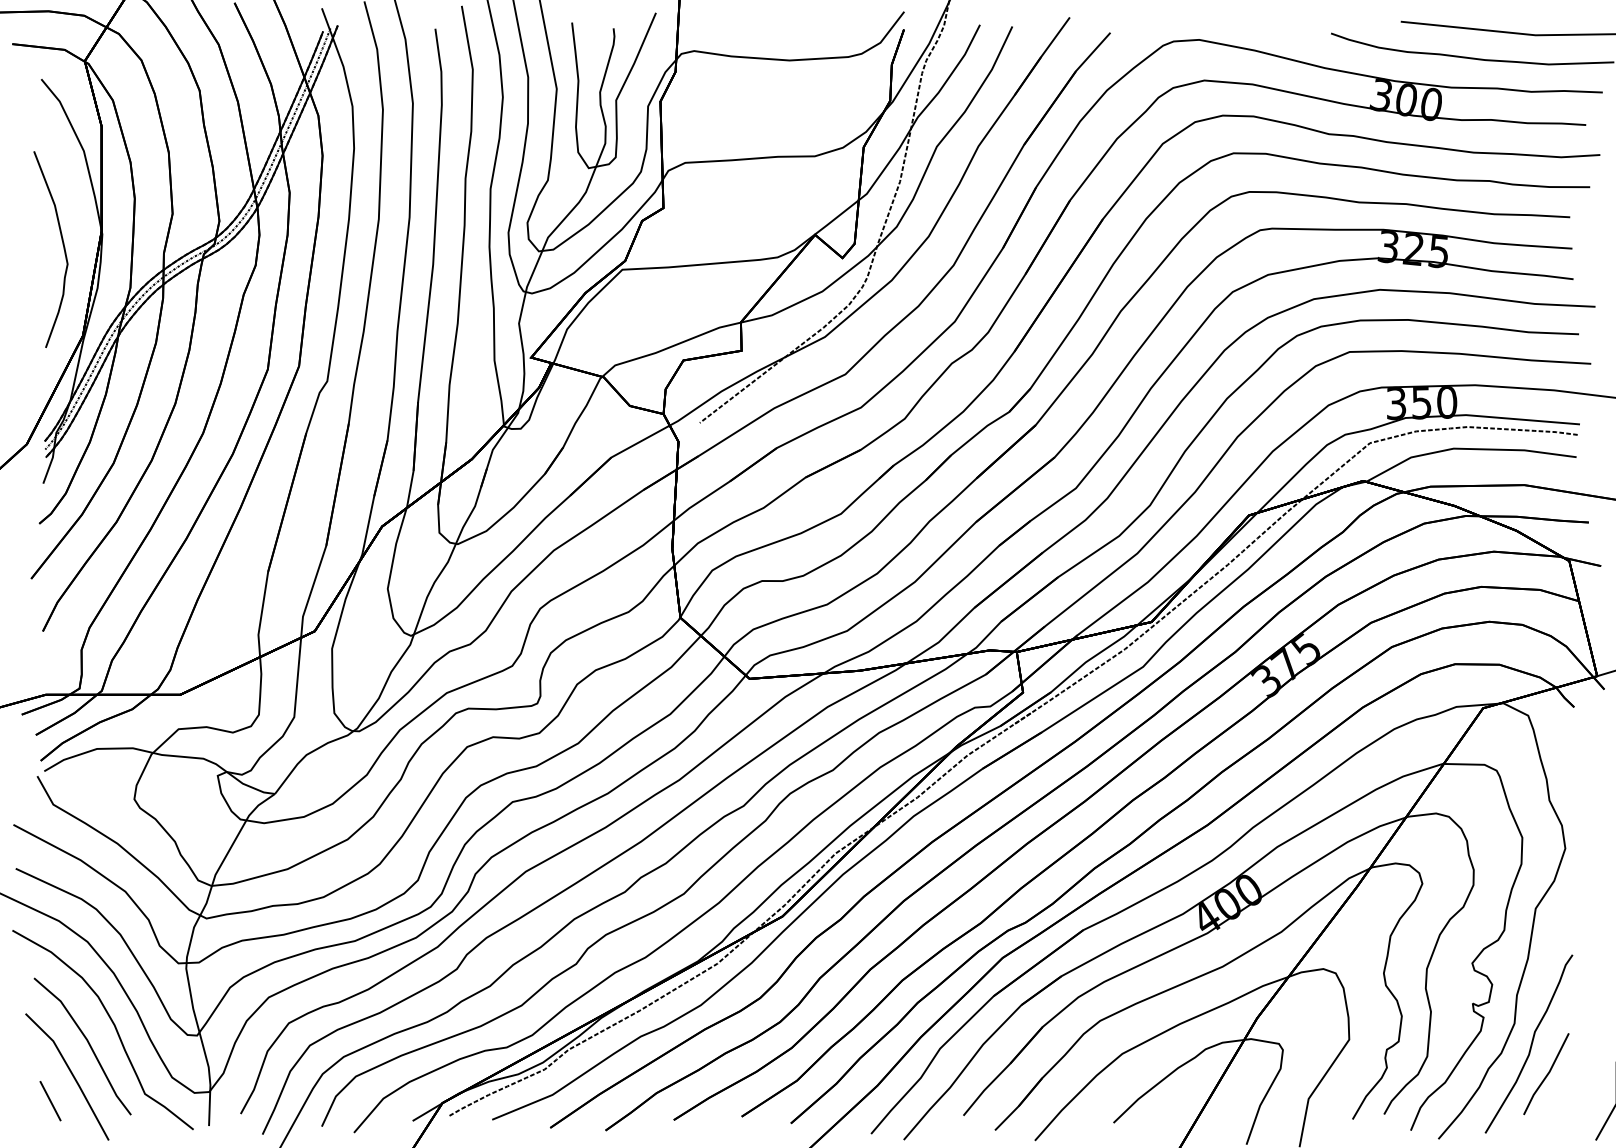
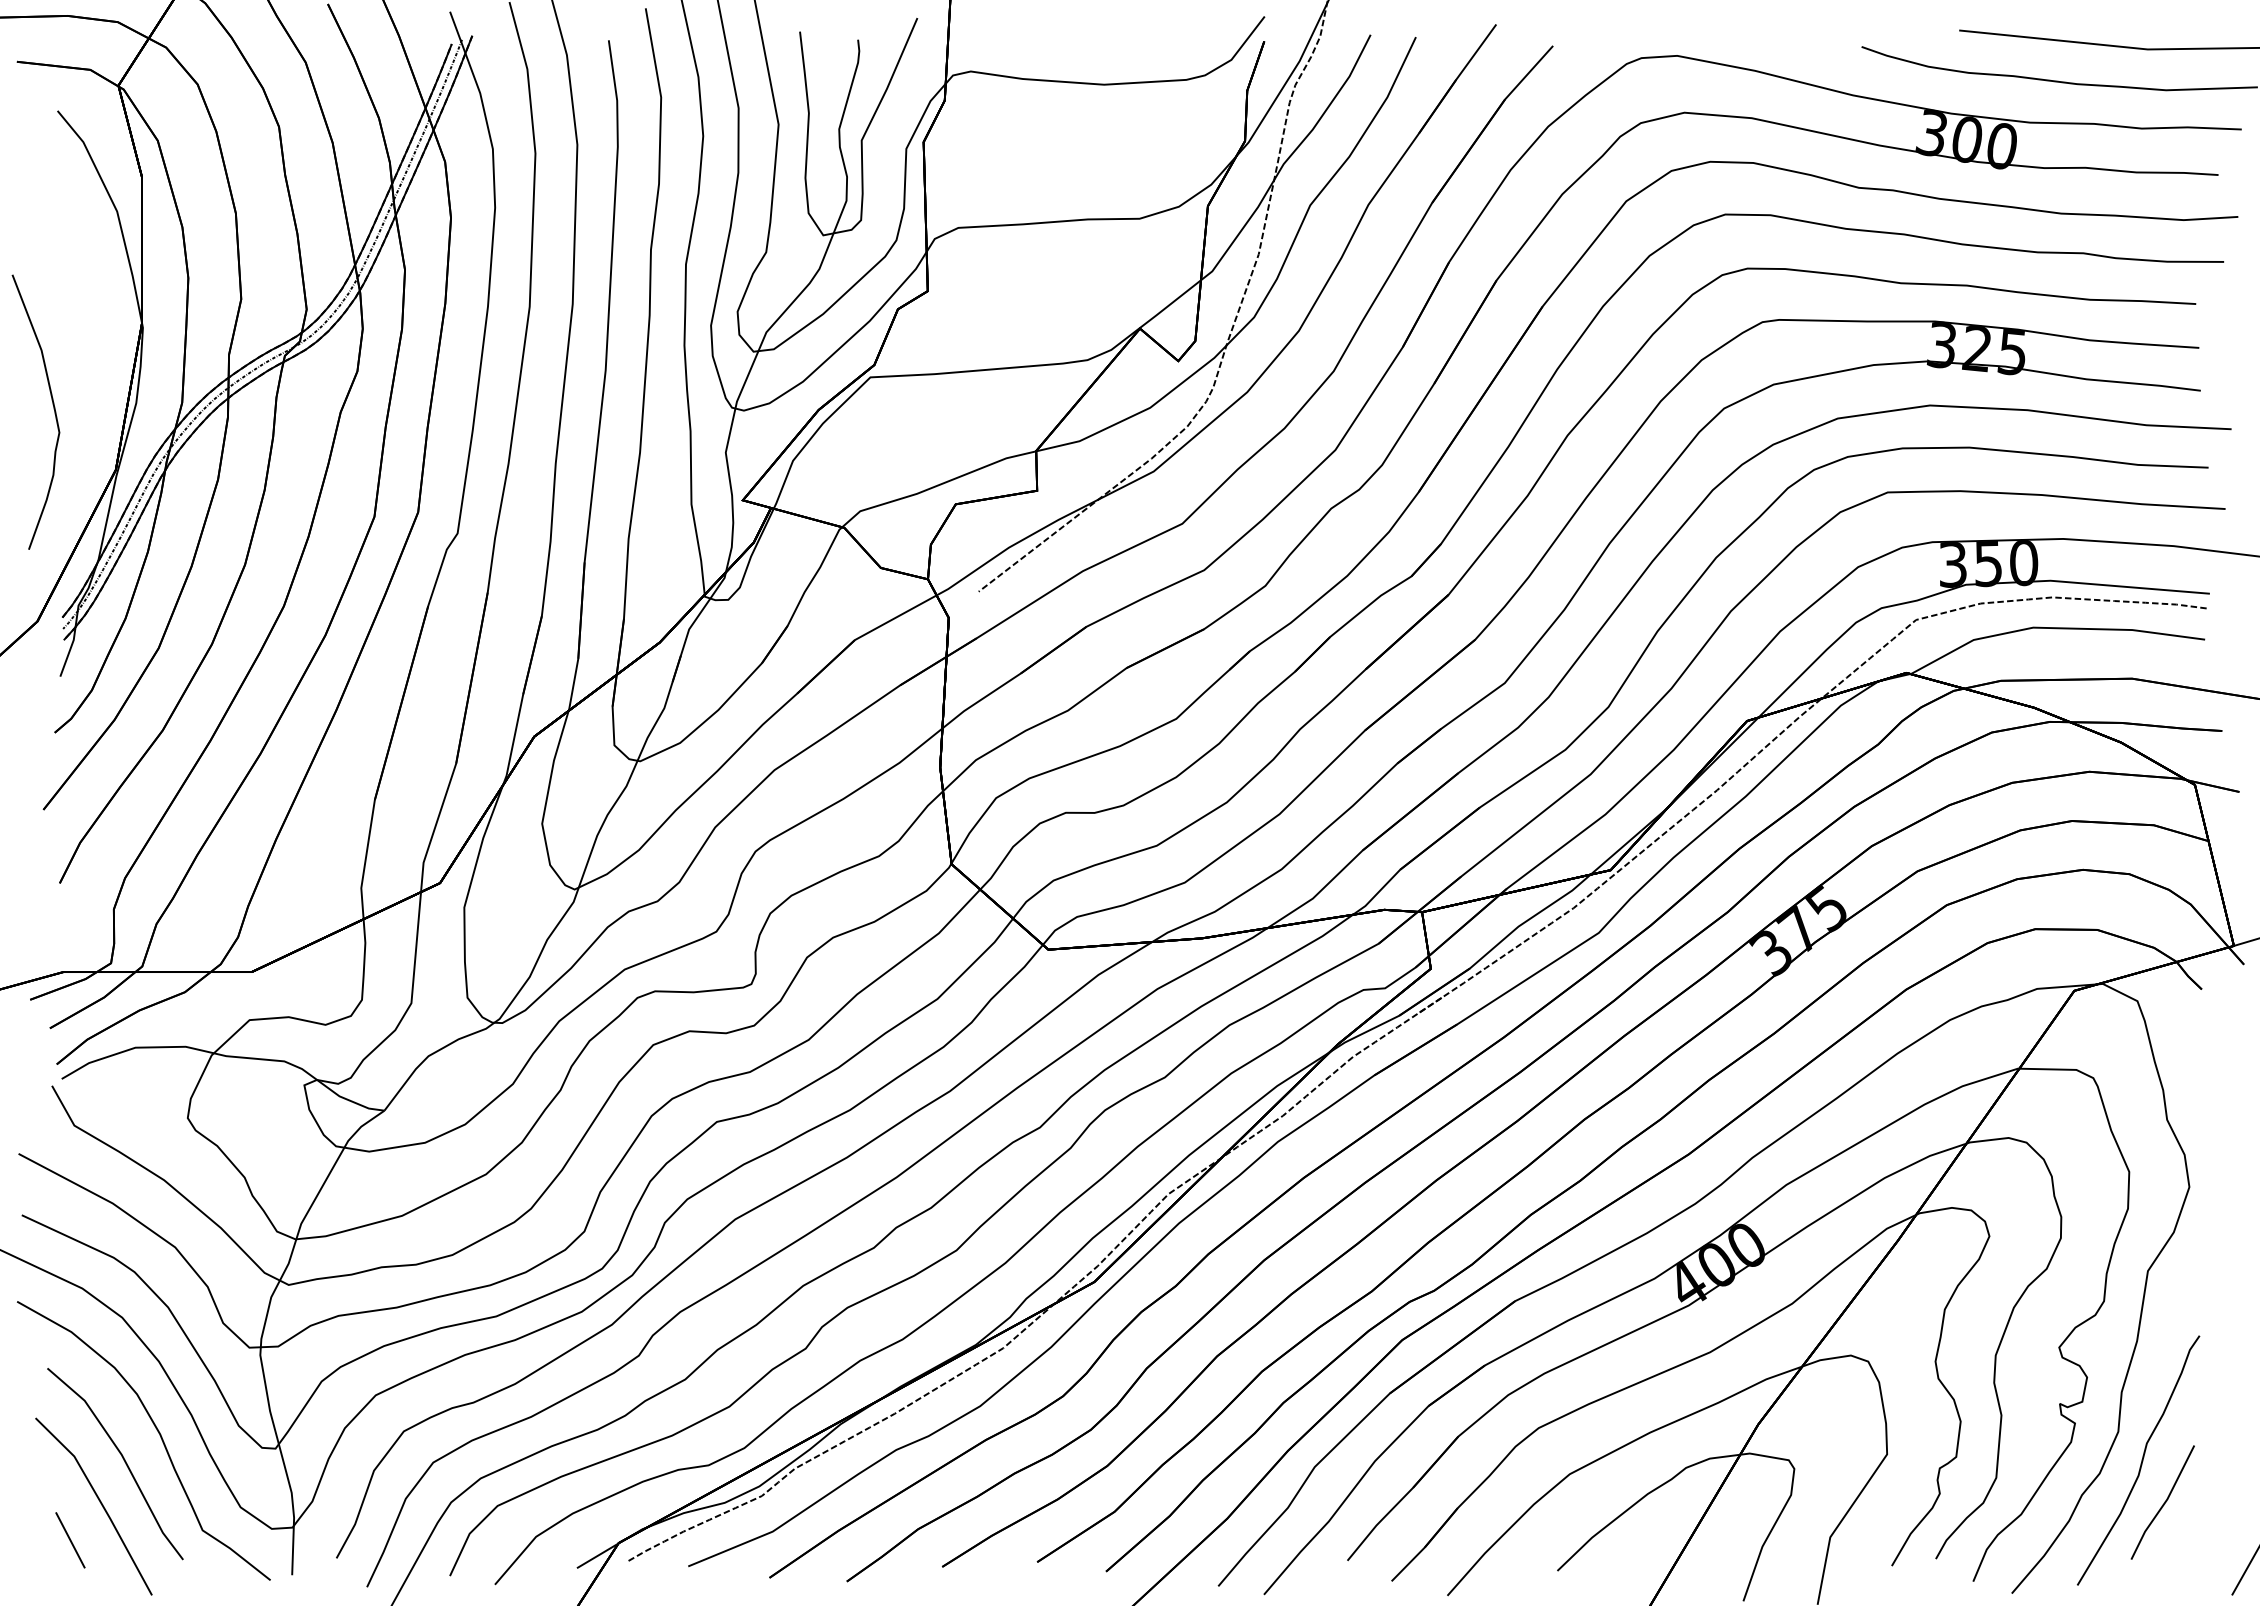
part: (63, 247) -> (53, 409), moved

